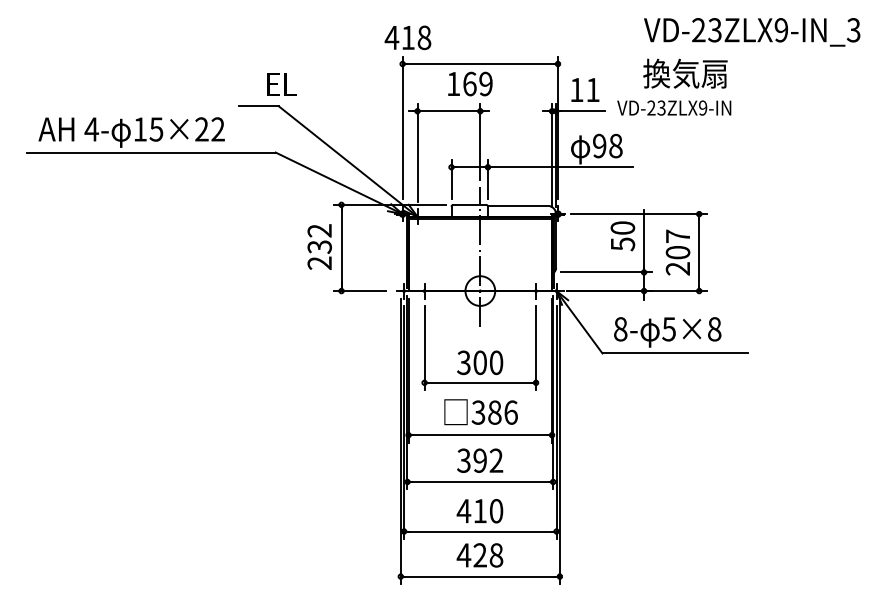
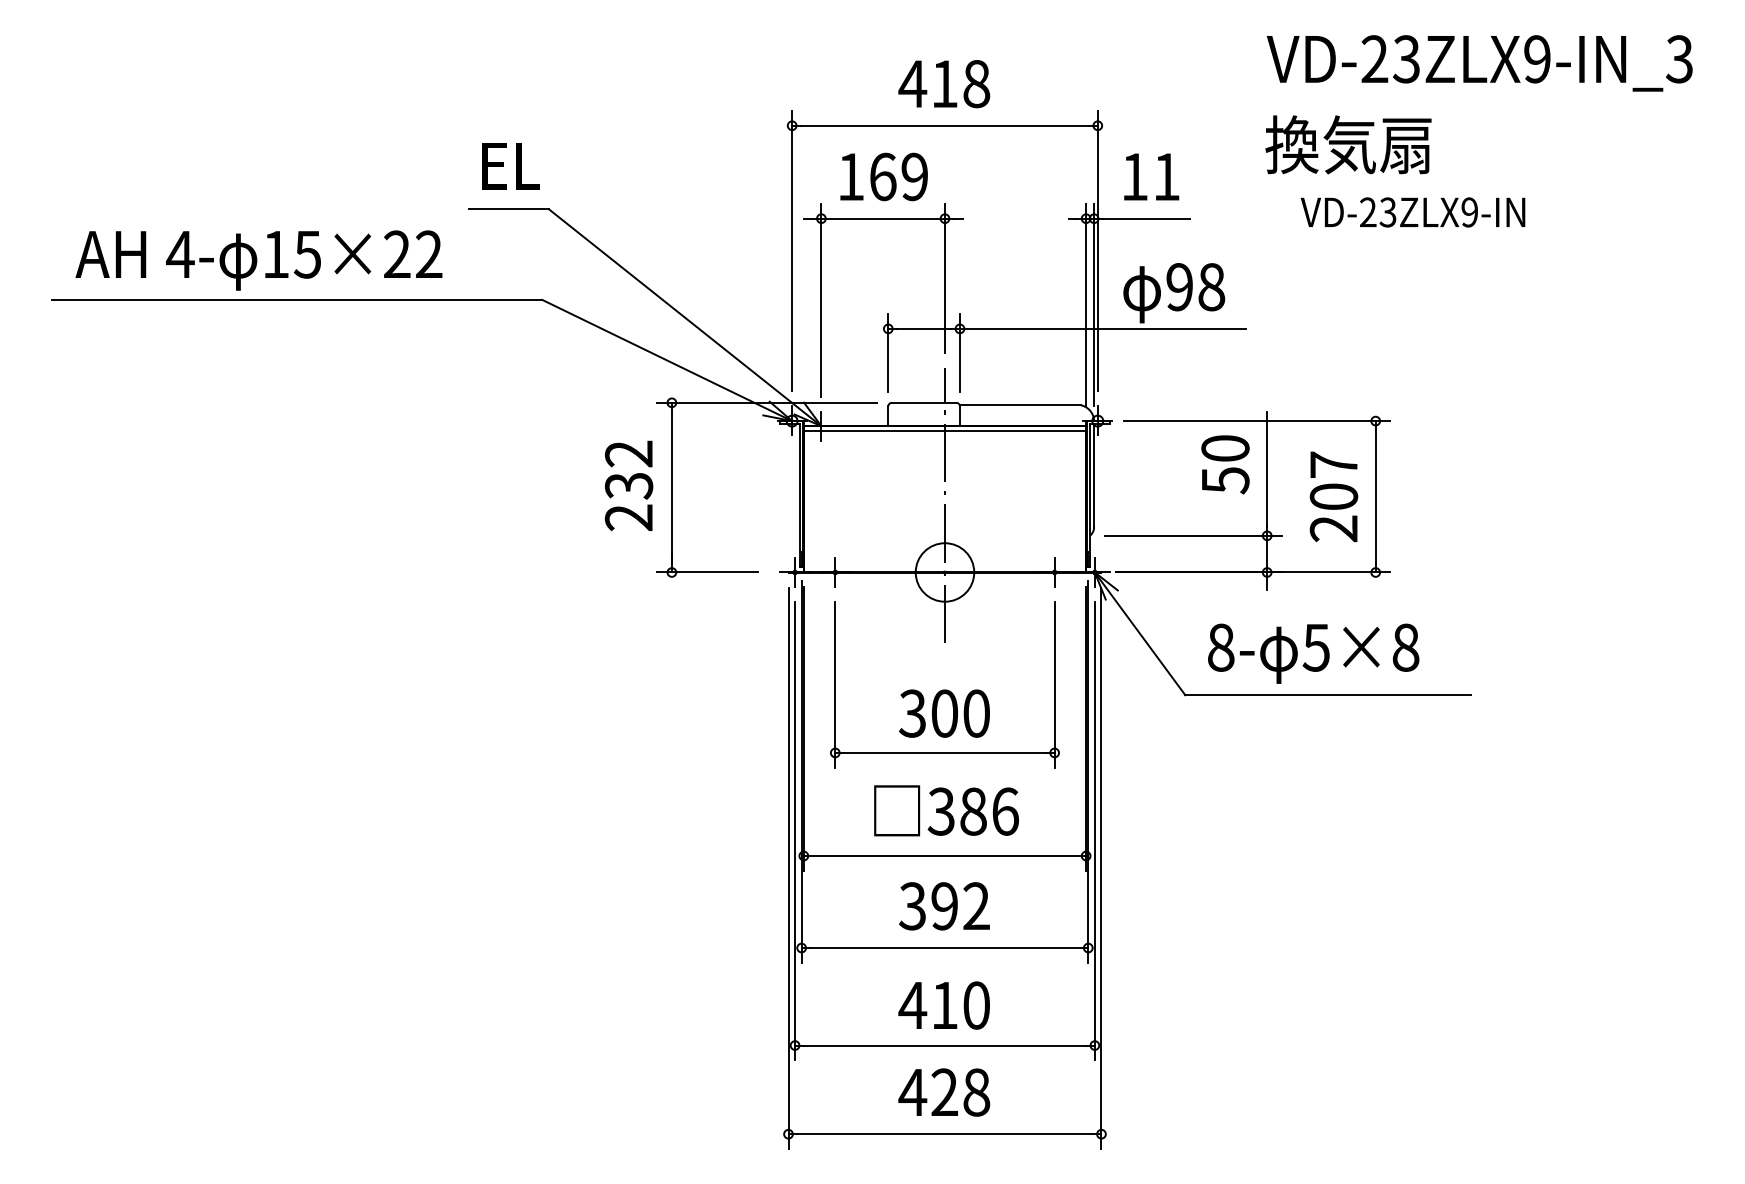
text: (407, 37) -> (943, 83), moved
text: (470, 83) -> (884, 175), moved
text: (281, 84) -> (510, 166), moved
text: (674, 107) -> (1413, 211), moved

